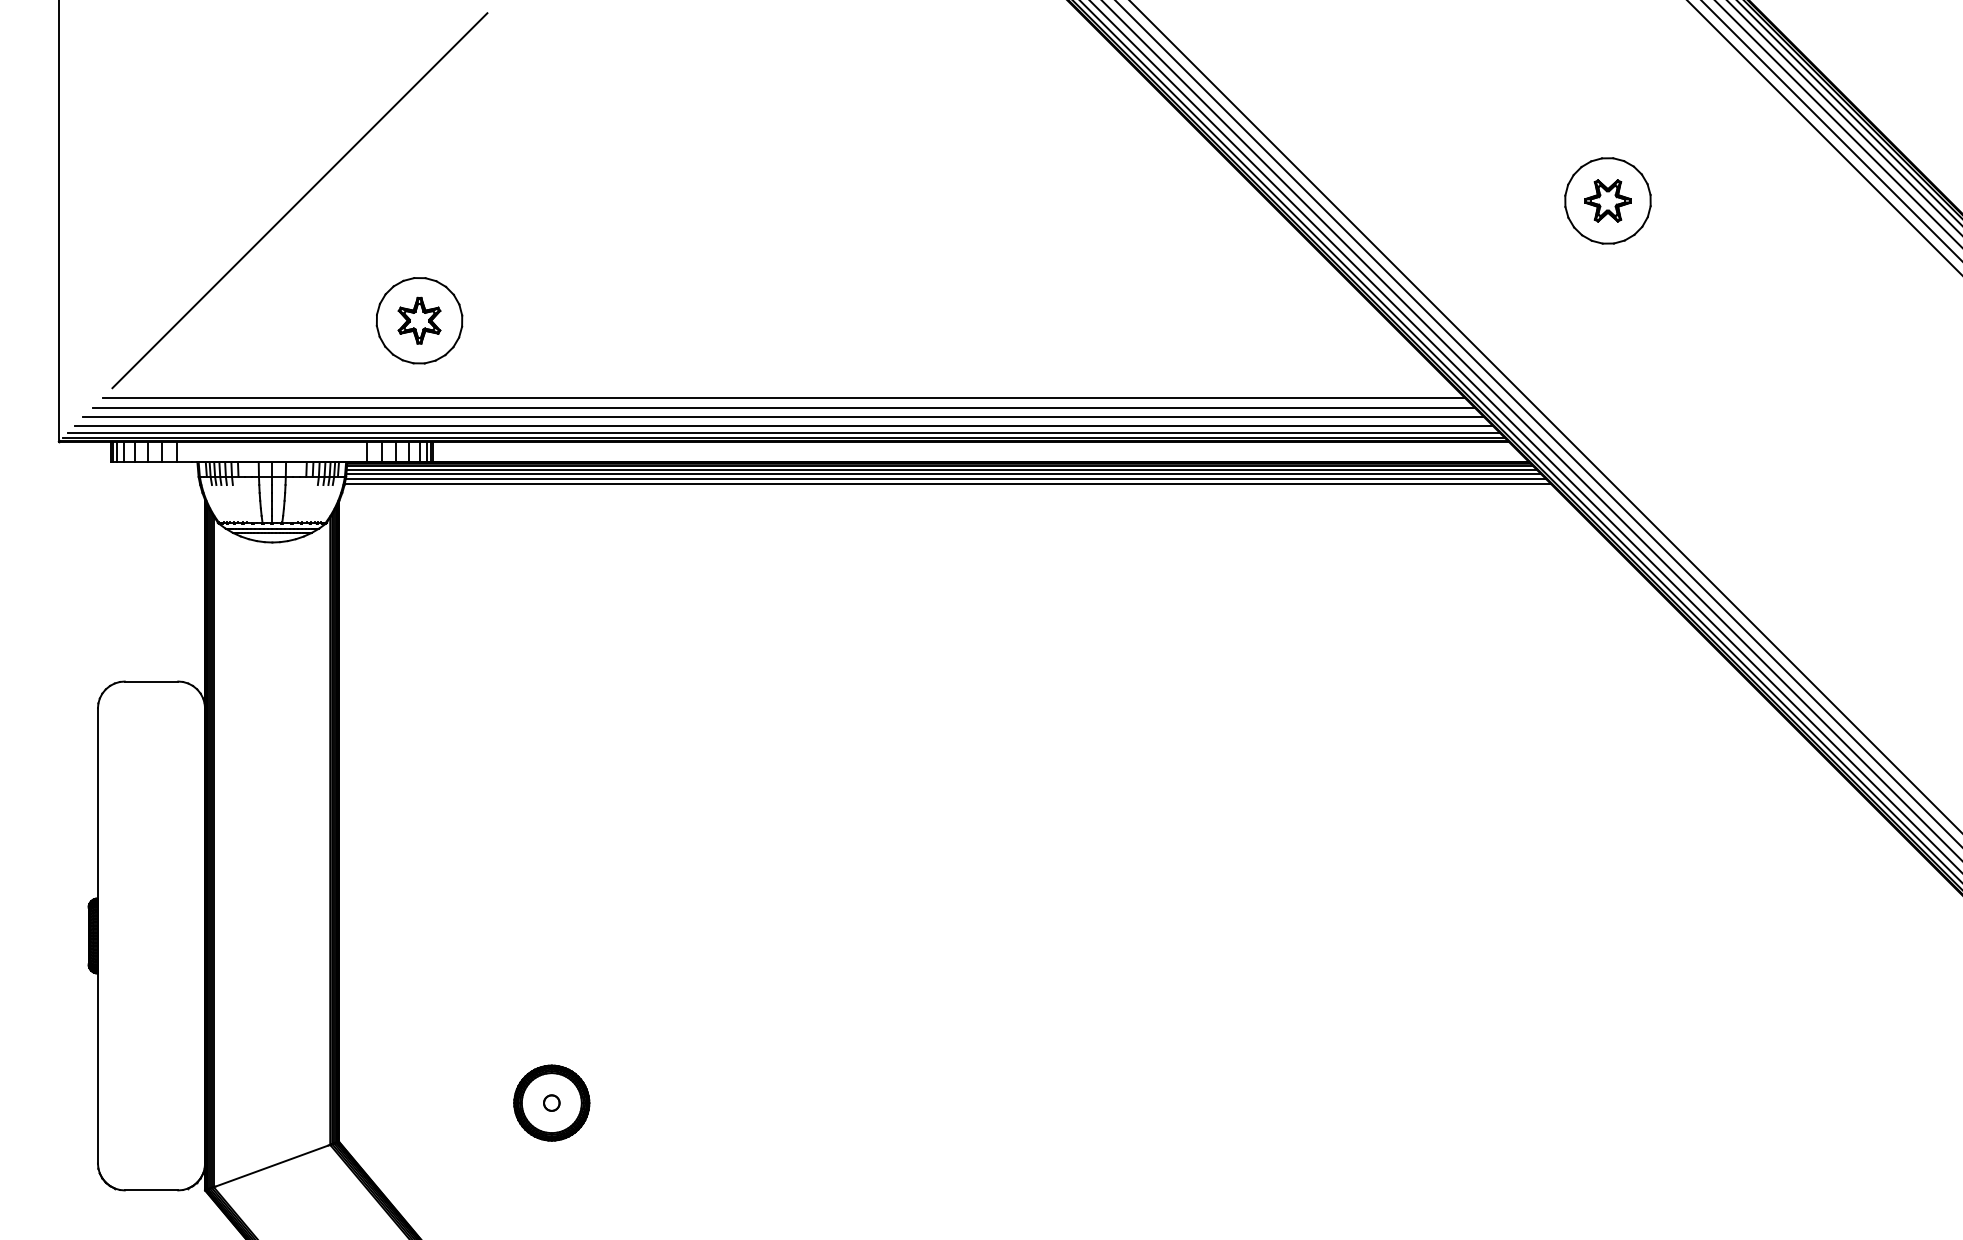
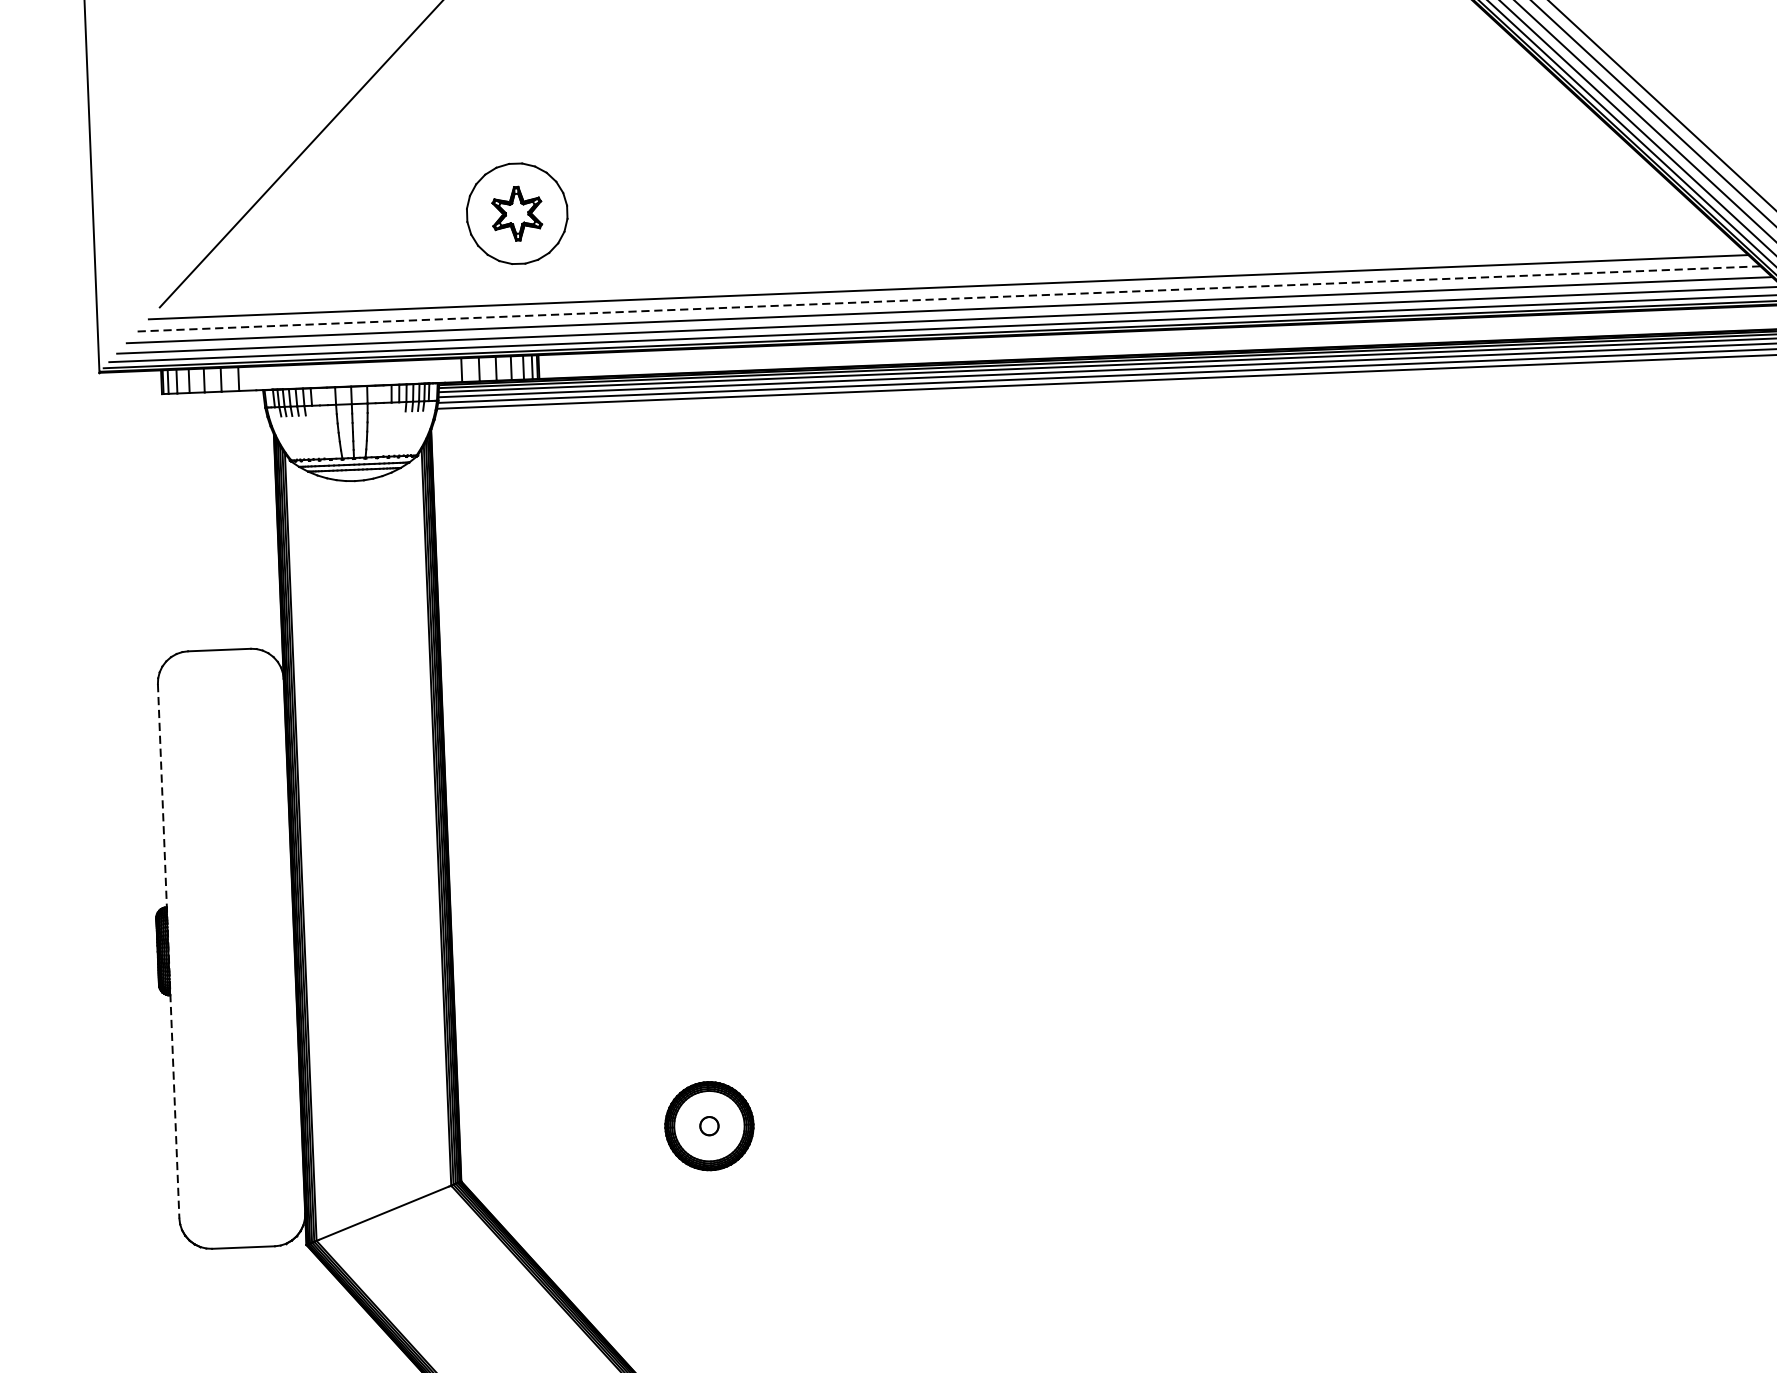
line: (784, 407) -> (949, 298), solid -> dashed
line: (97, 935) -> (168, 950), solid -> dashed

